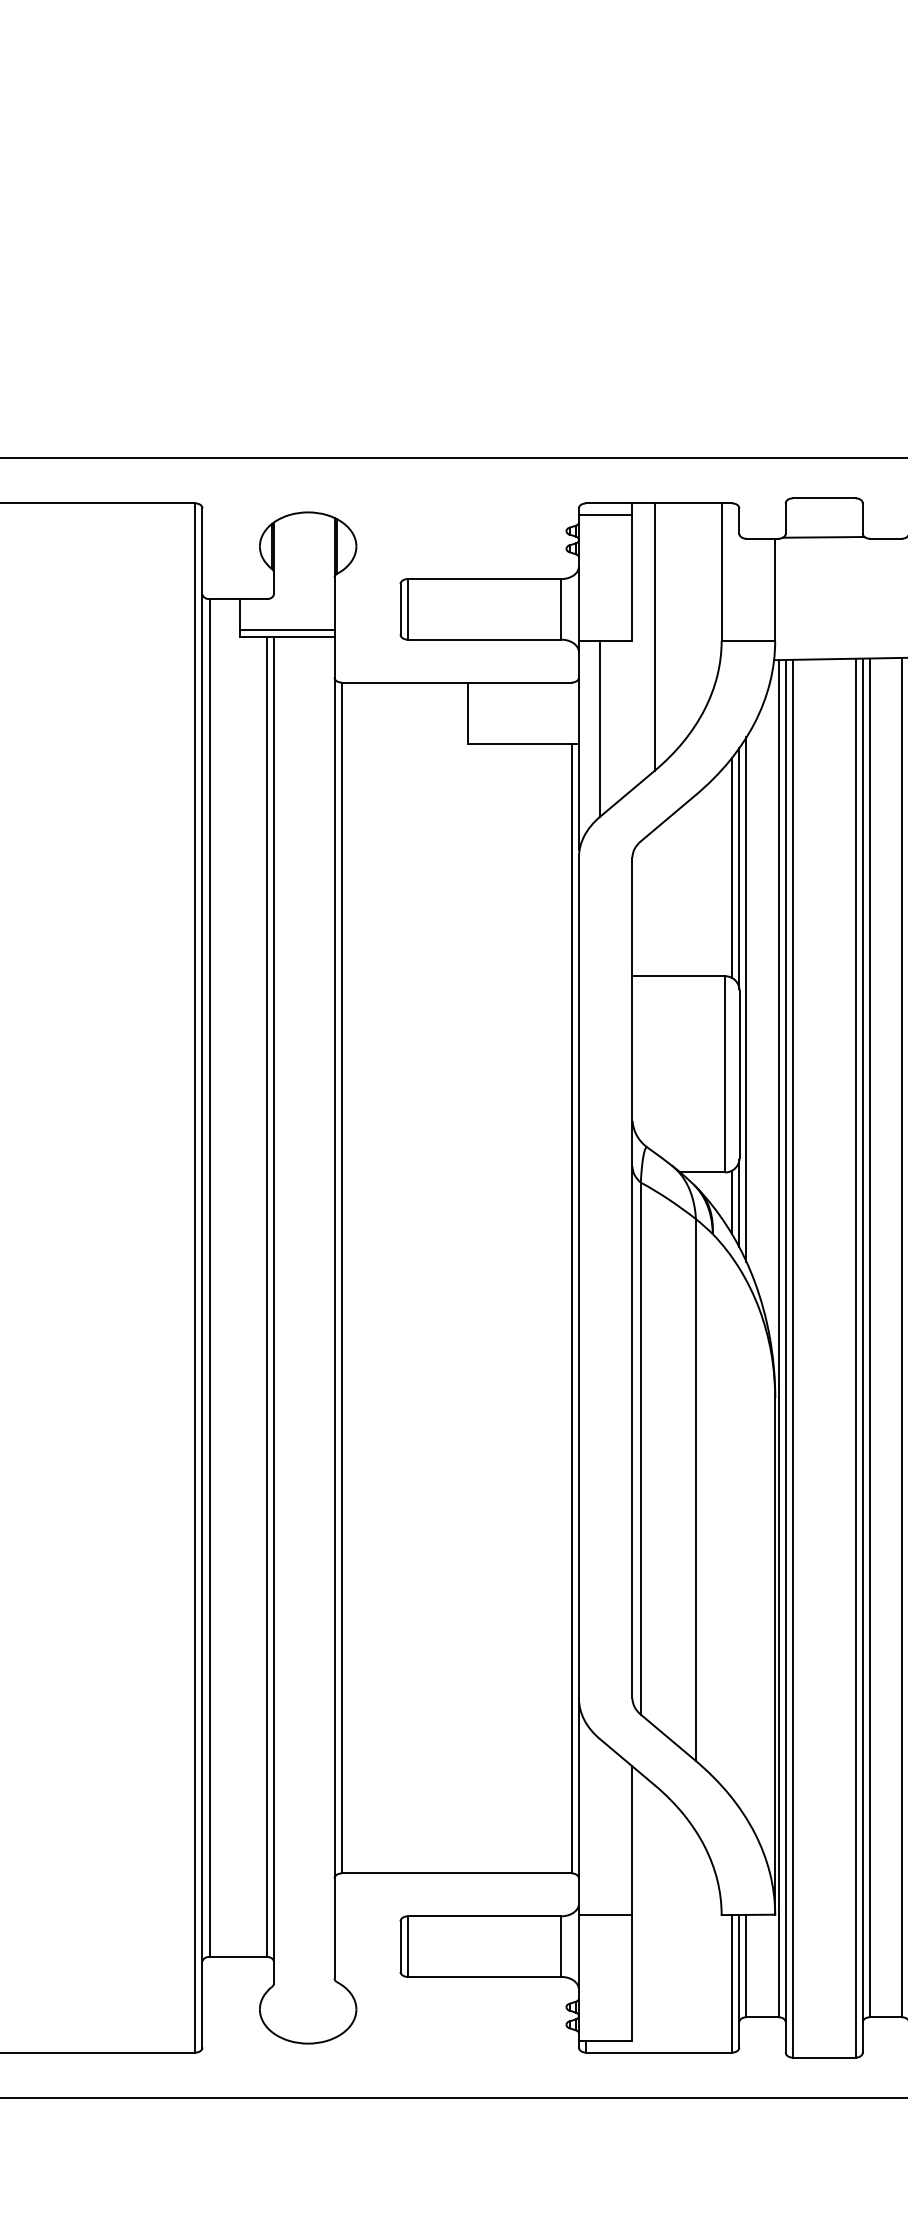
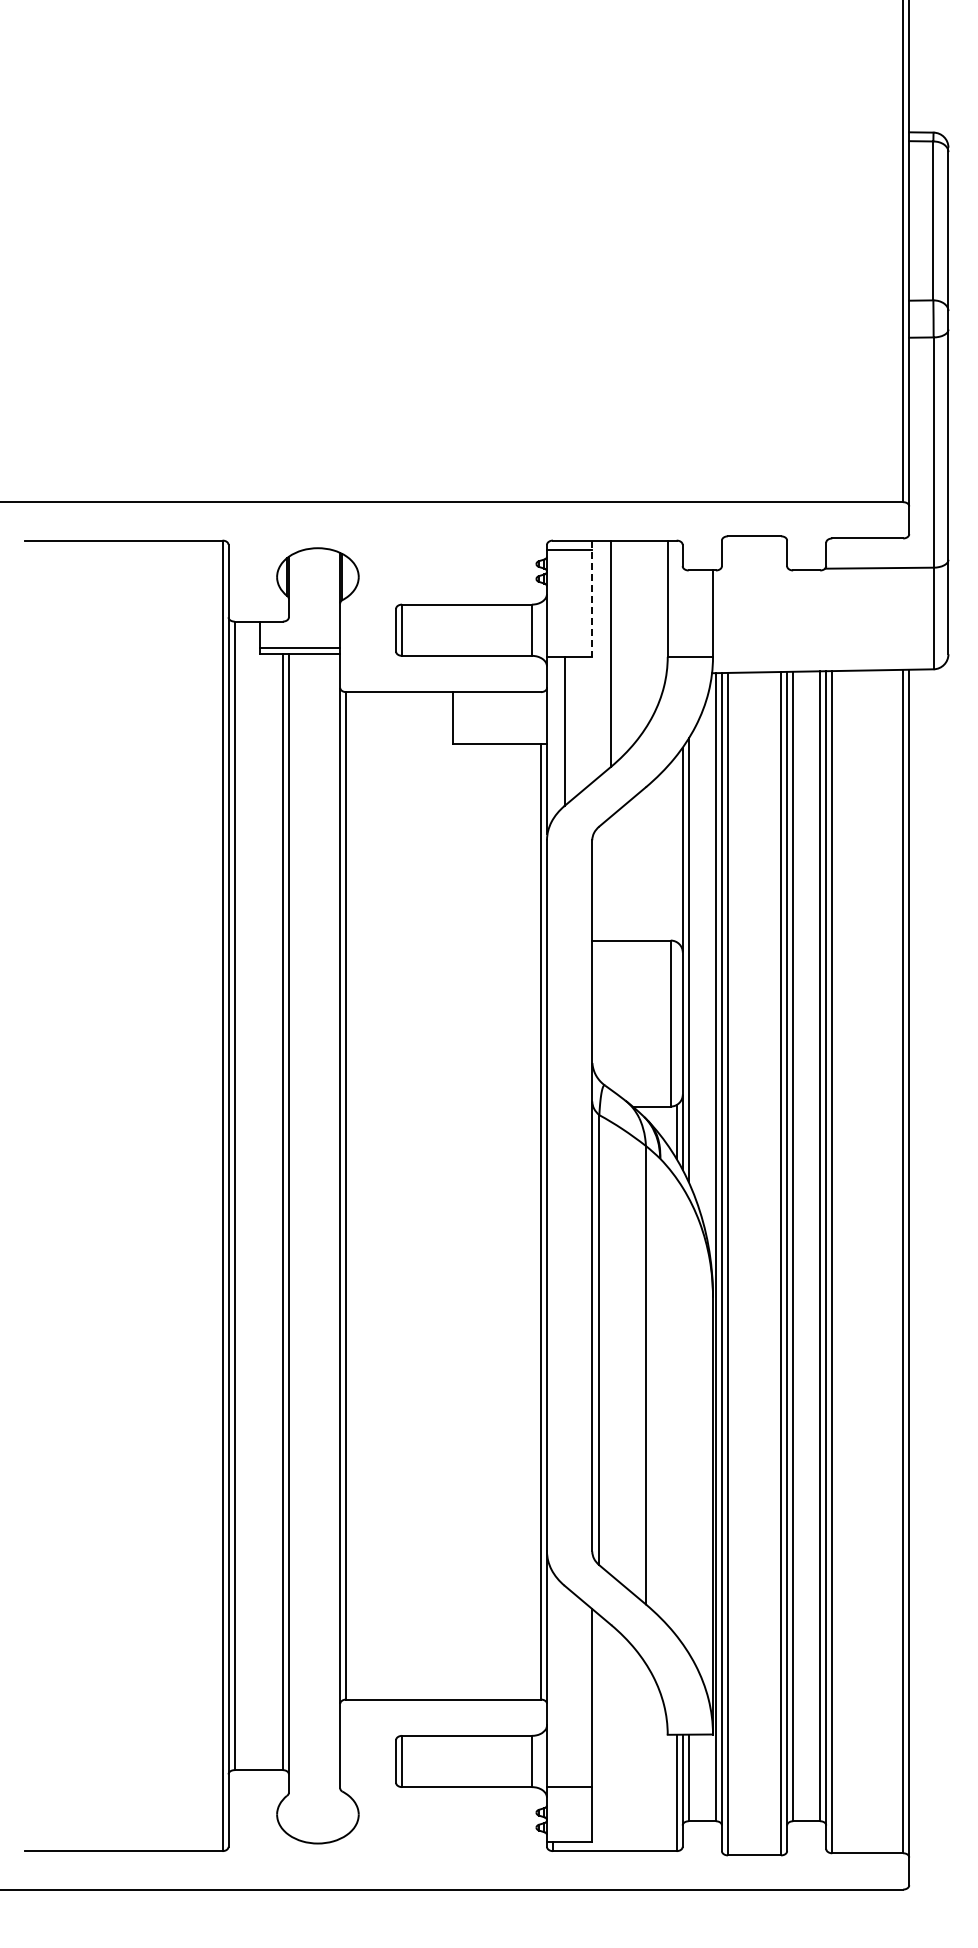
line: (823, 537) -> (753, 569), removed
line: (632, 573) -> (592, 599), solid -> dashed
line: (732, 867) -> (676, 848), removed
line: (605, 1914) -> (569, 1786), moved

